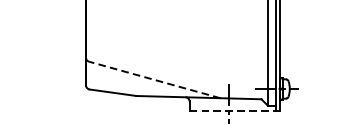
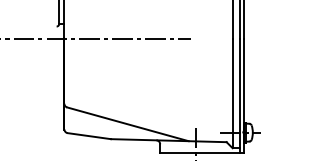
line: (154, 80) -> (127, 124), dashed -> solid
line: (234, 111) -> (201, 153), dashed -> solid

